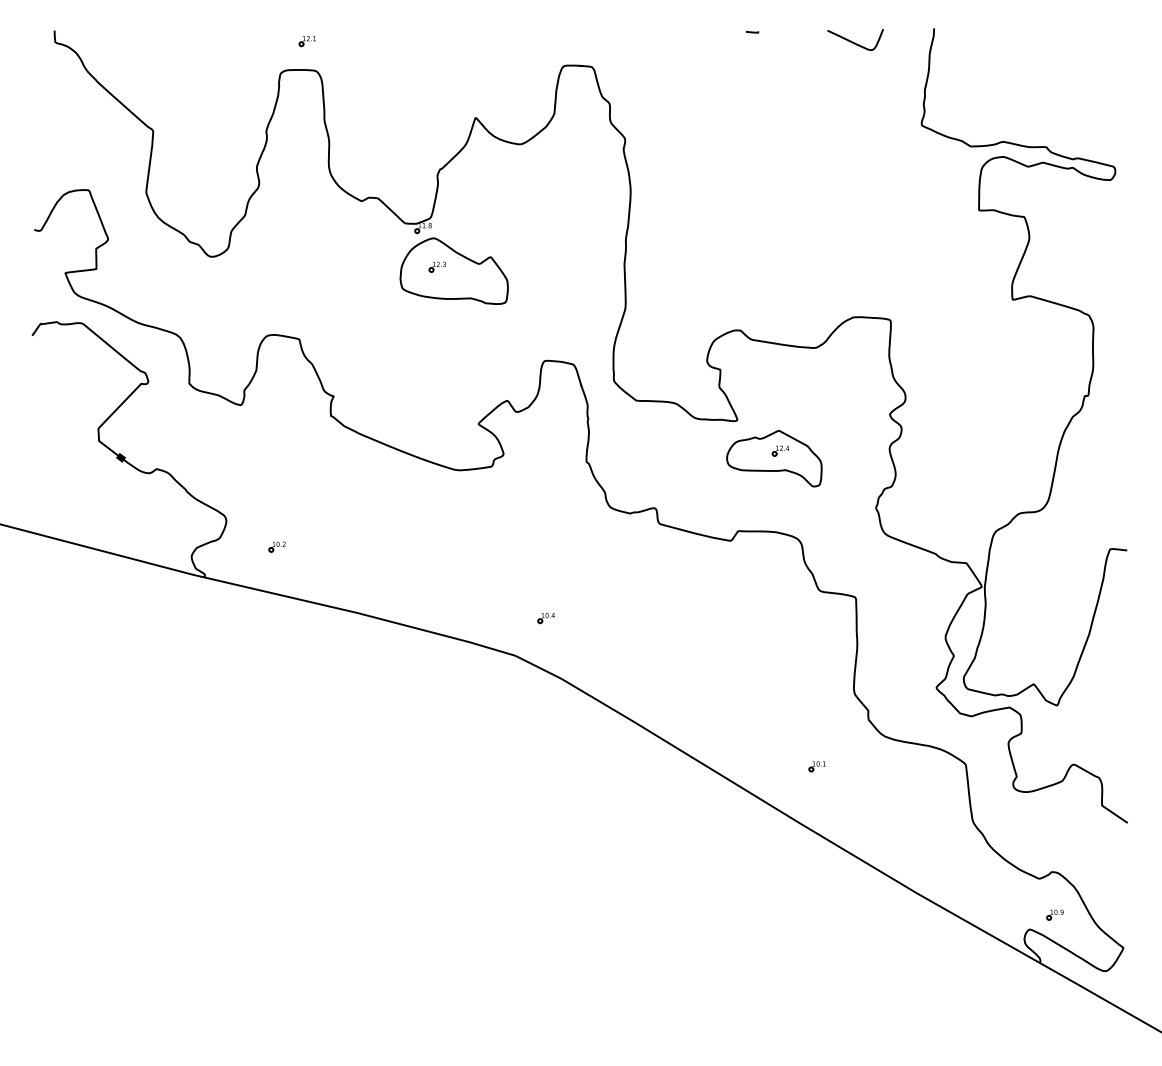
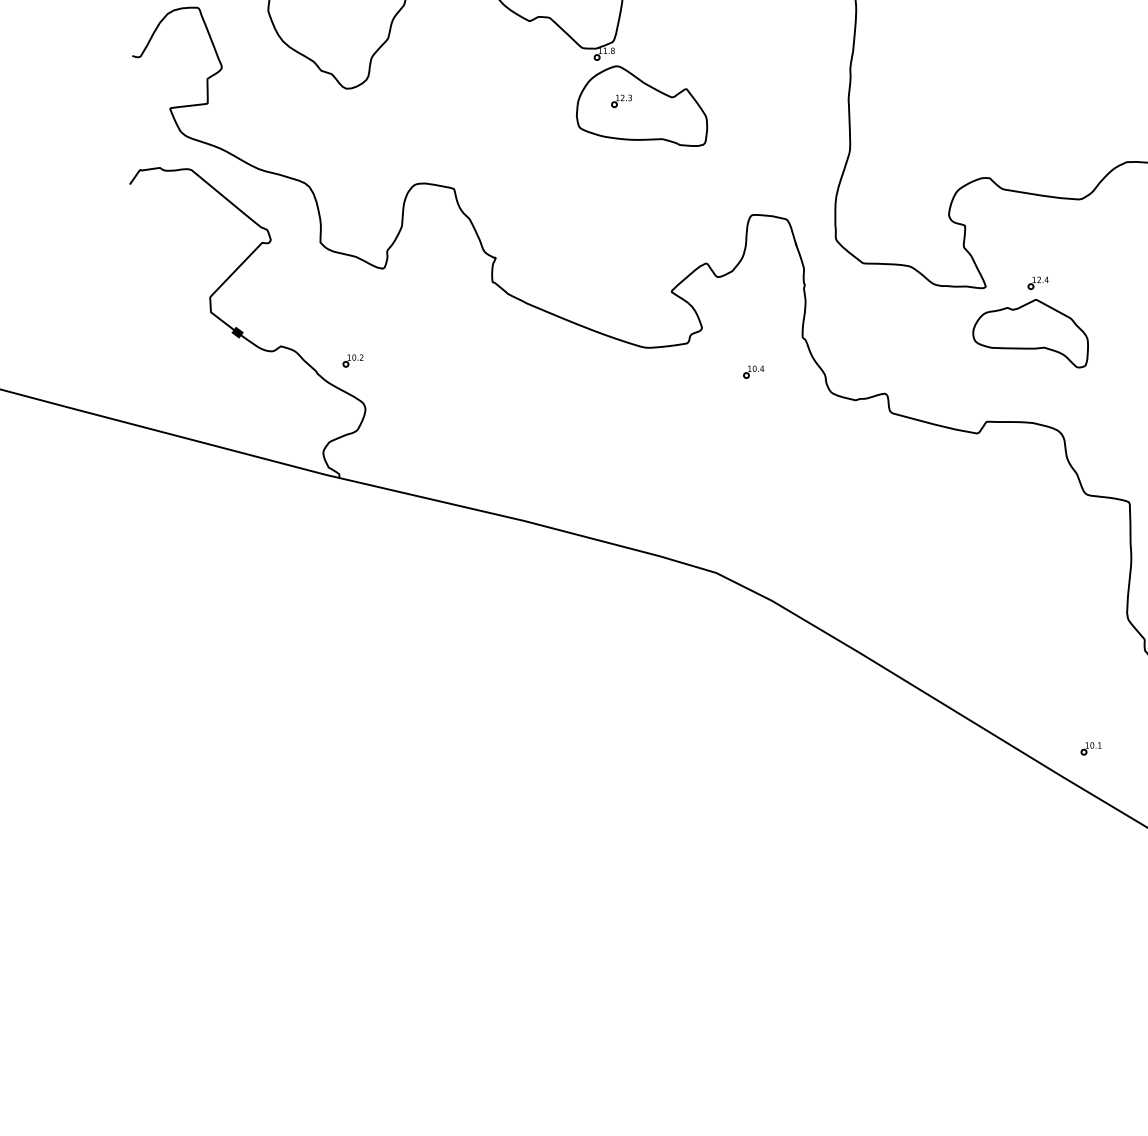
part: (780, 450) -> (1038, 282), moved
part: (276, 546) -> (352, 360), moved
part: (545, 618) -> (752, 372), moved
part: (816, 766) -> (1090, 748), moved

